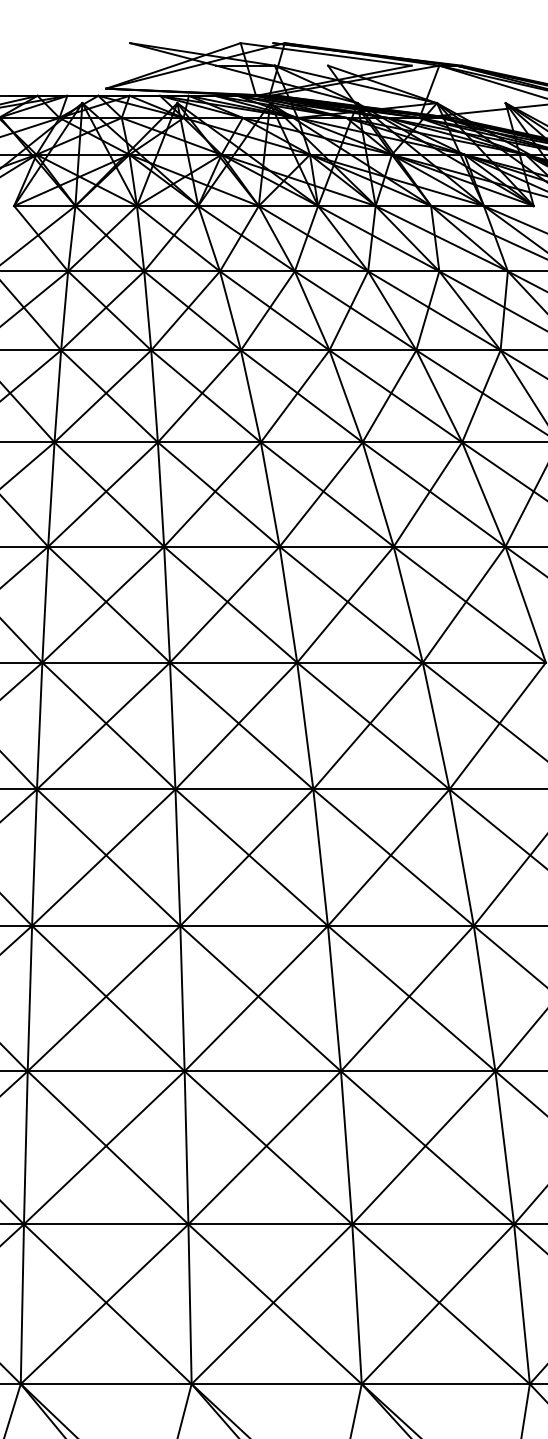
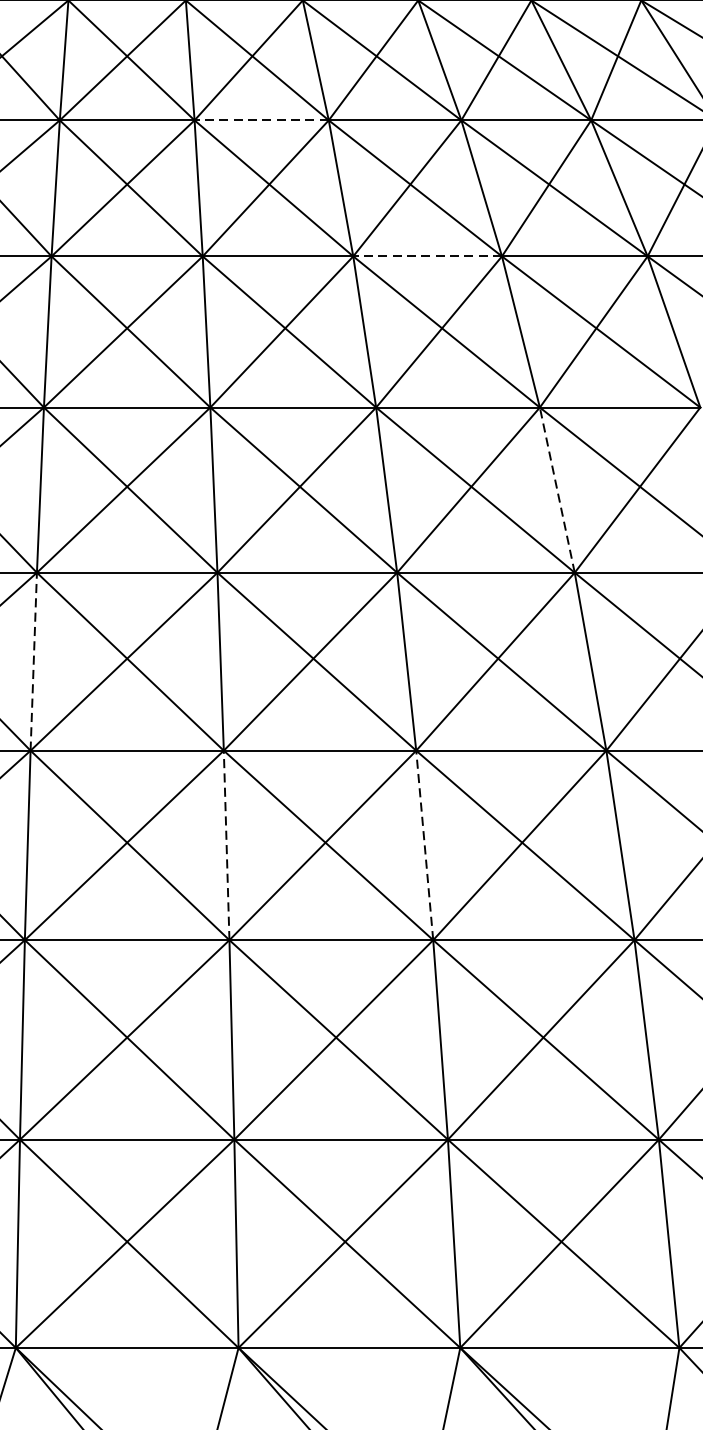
line: (208, 442) -> (260, 120), solid -> dashed
line: (336, 546) -> (427, 256), solid -> dashed
line: (436, 726) -> (557, 490), solid -> dashed
line: (34, 857) -> (33, 661), solid -> dashed
line: (182, 998) -> (226, 845), solid -> dashed
line: (334, 998) -> (424, 845), solid -> dashed

